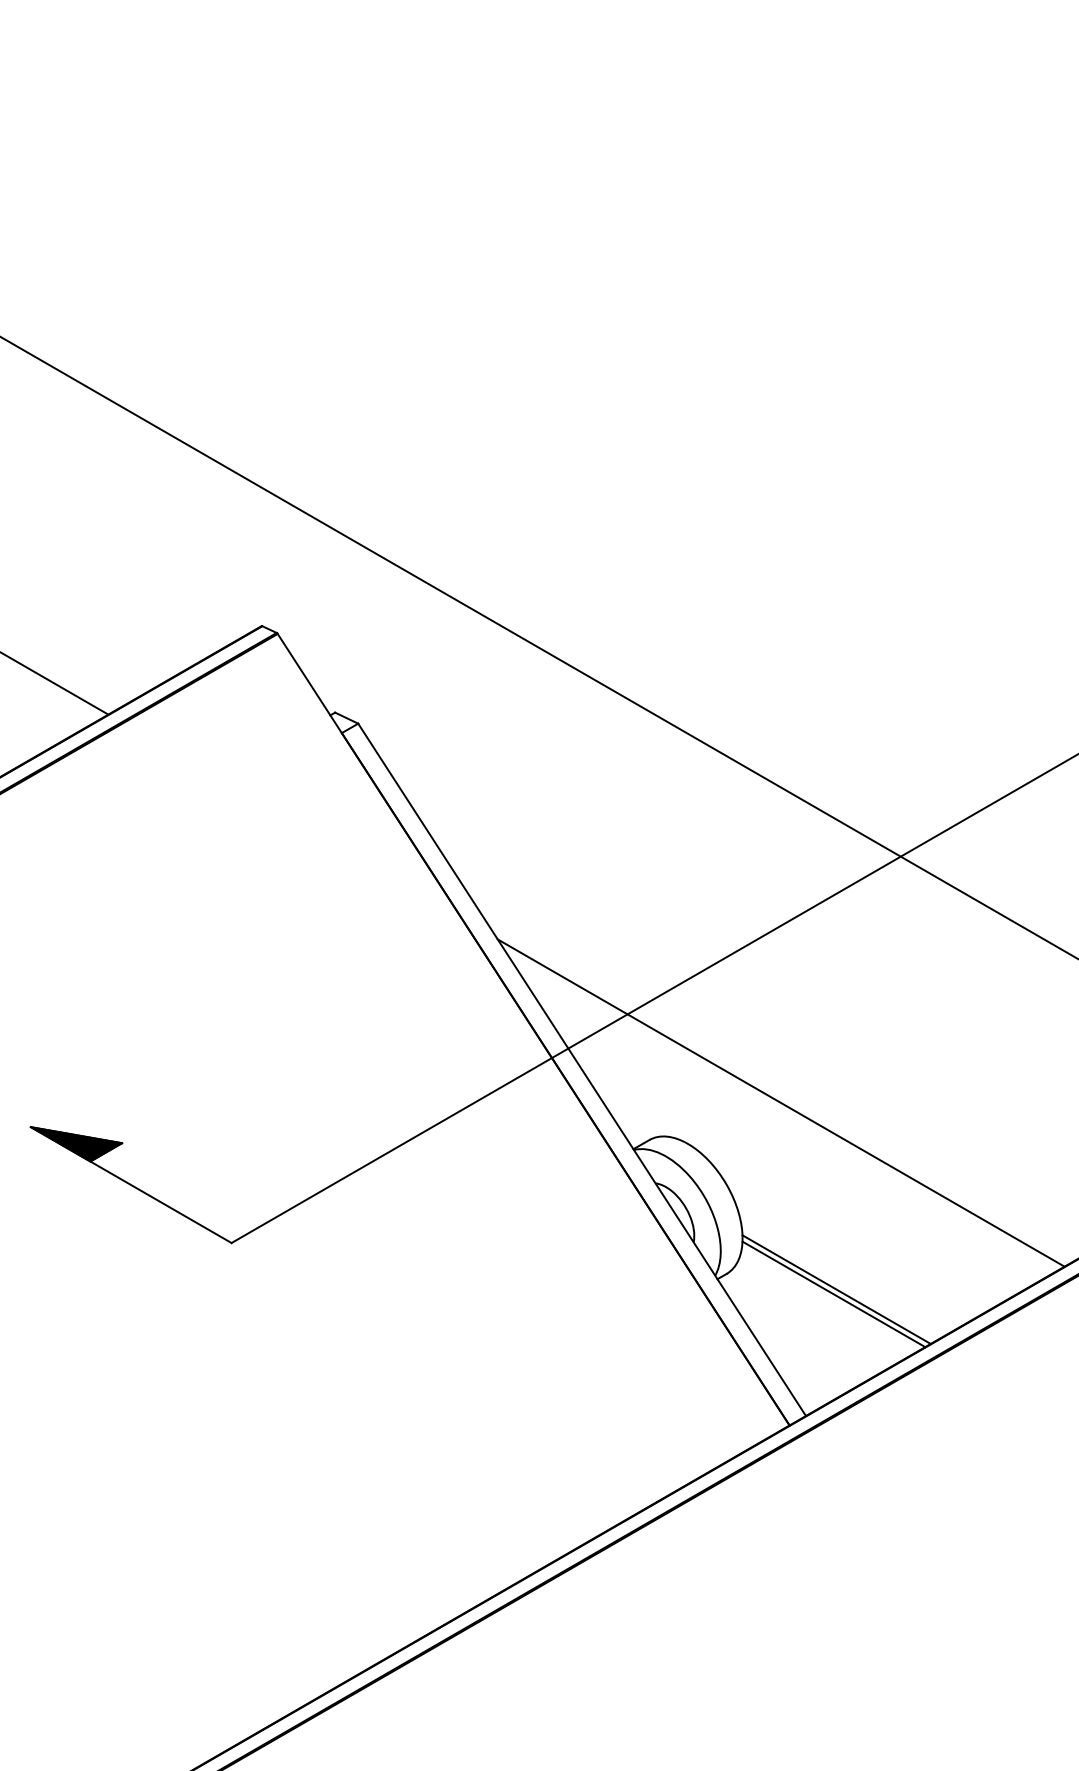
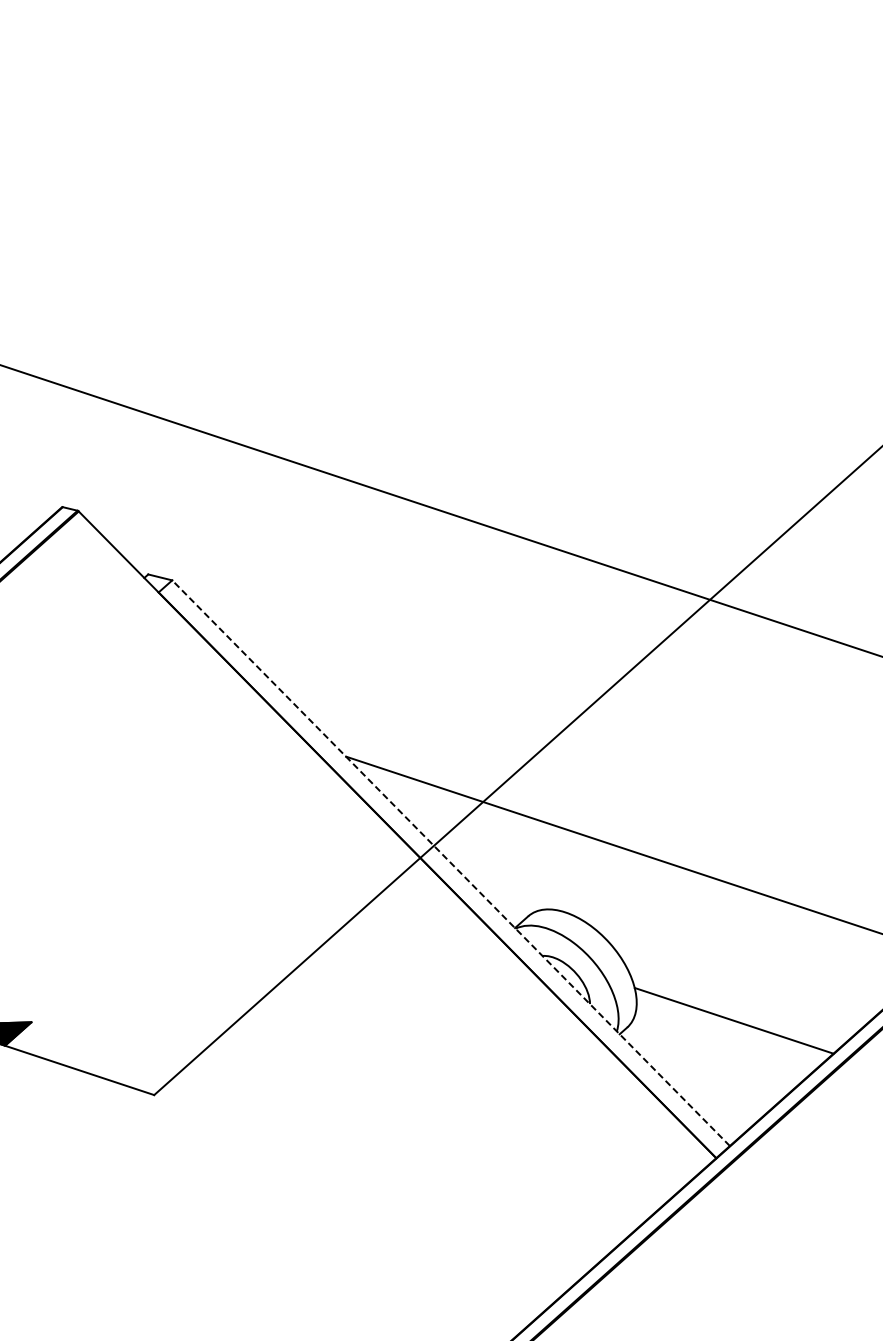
line: (581, 1069) -> (450, 863), solid -> dashed
line: (833, 1294) -> (732, 1026), removed

